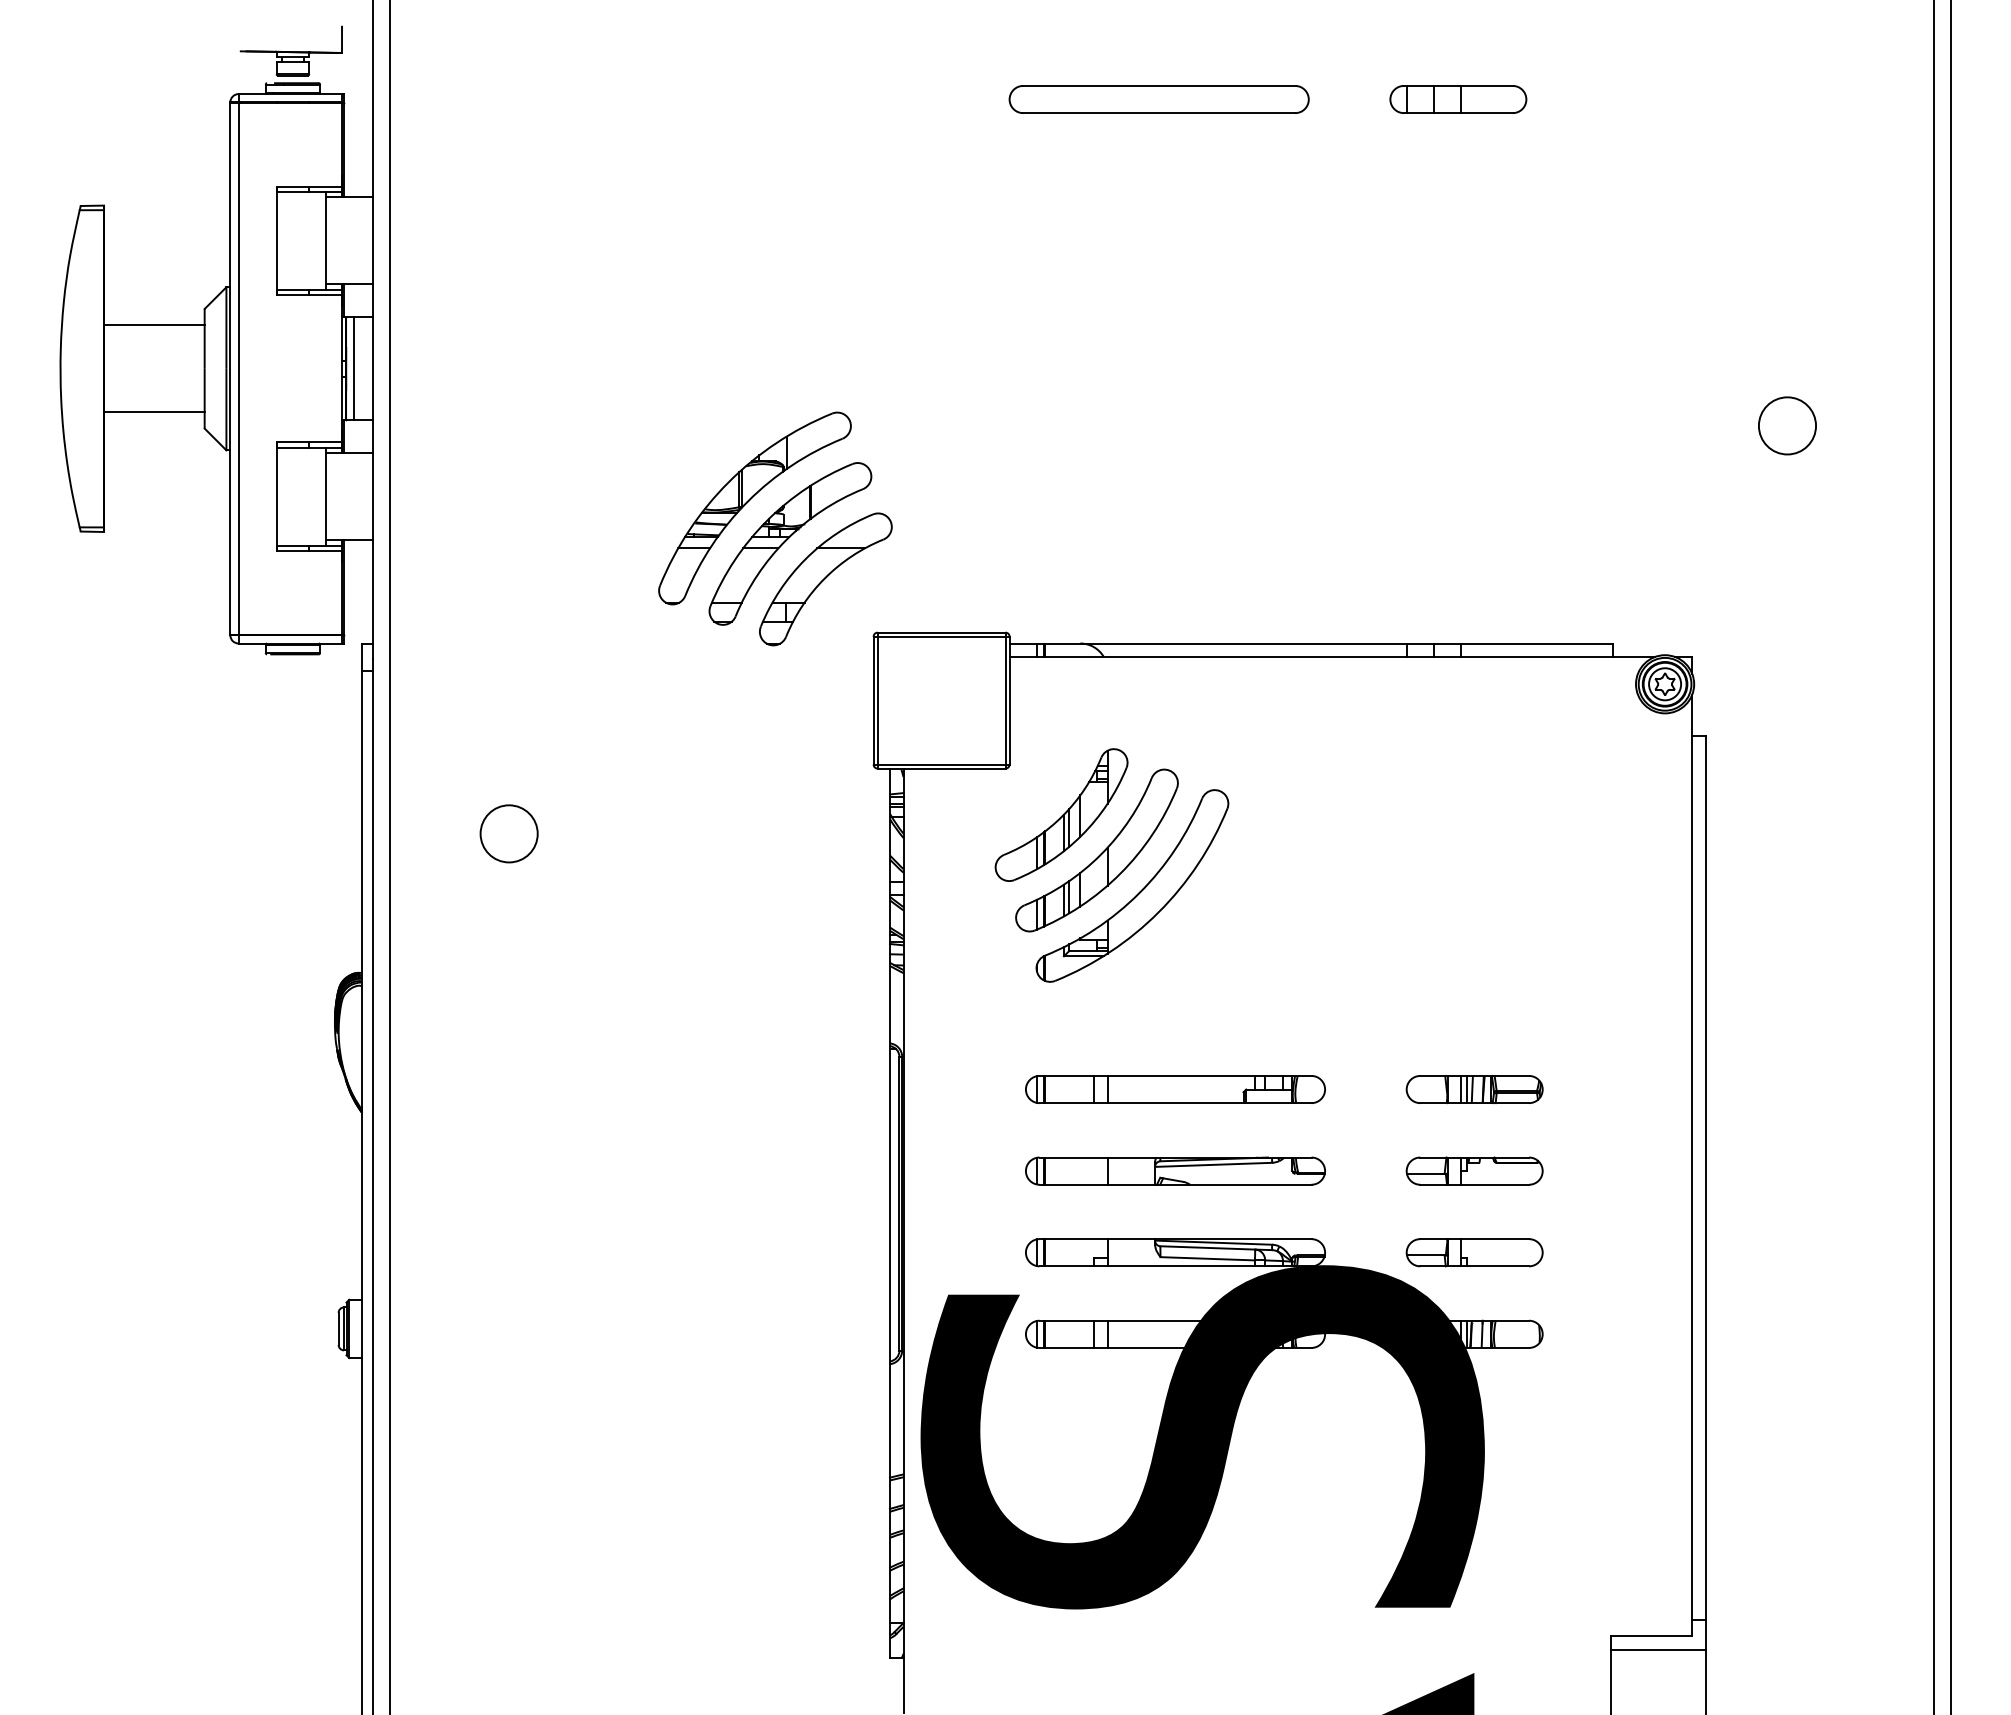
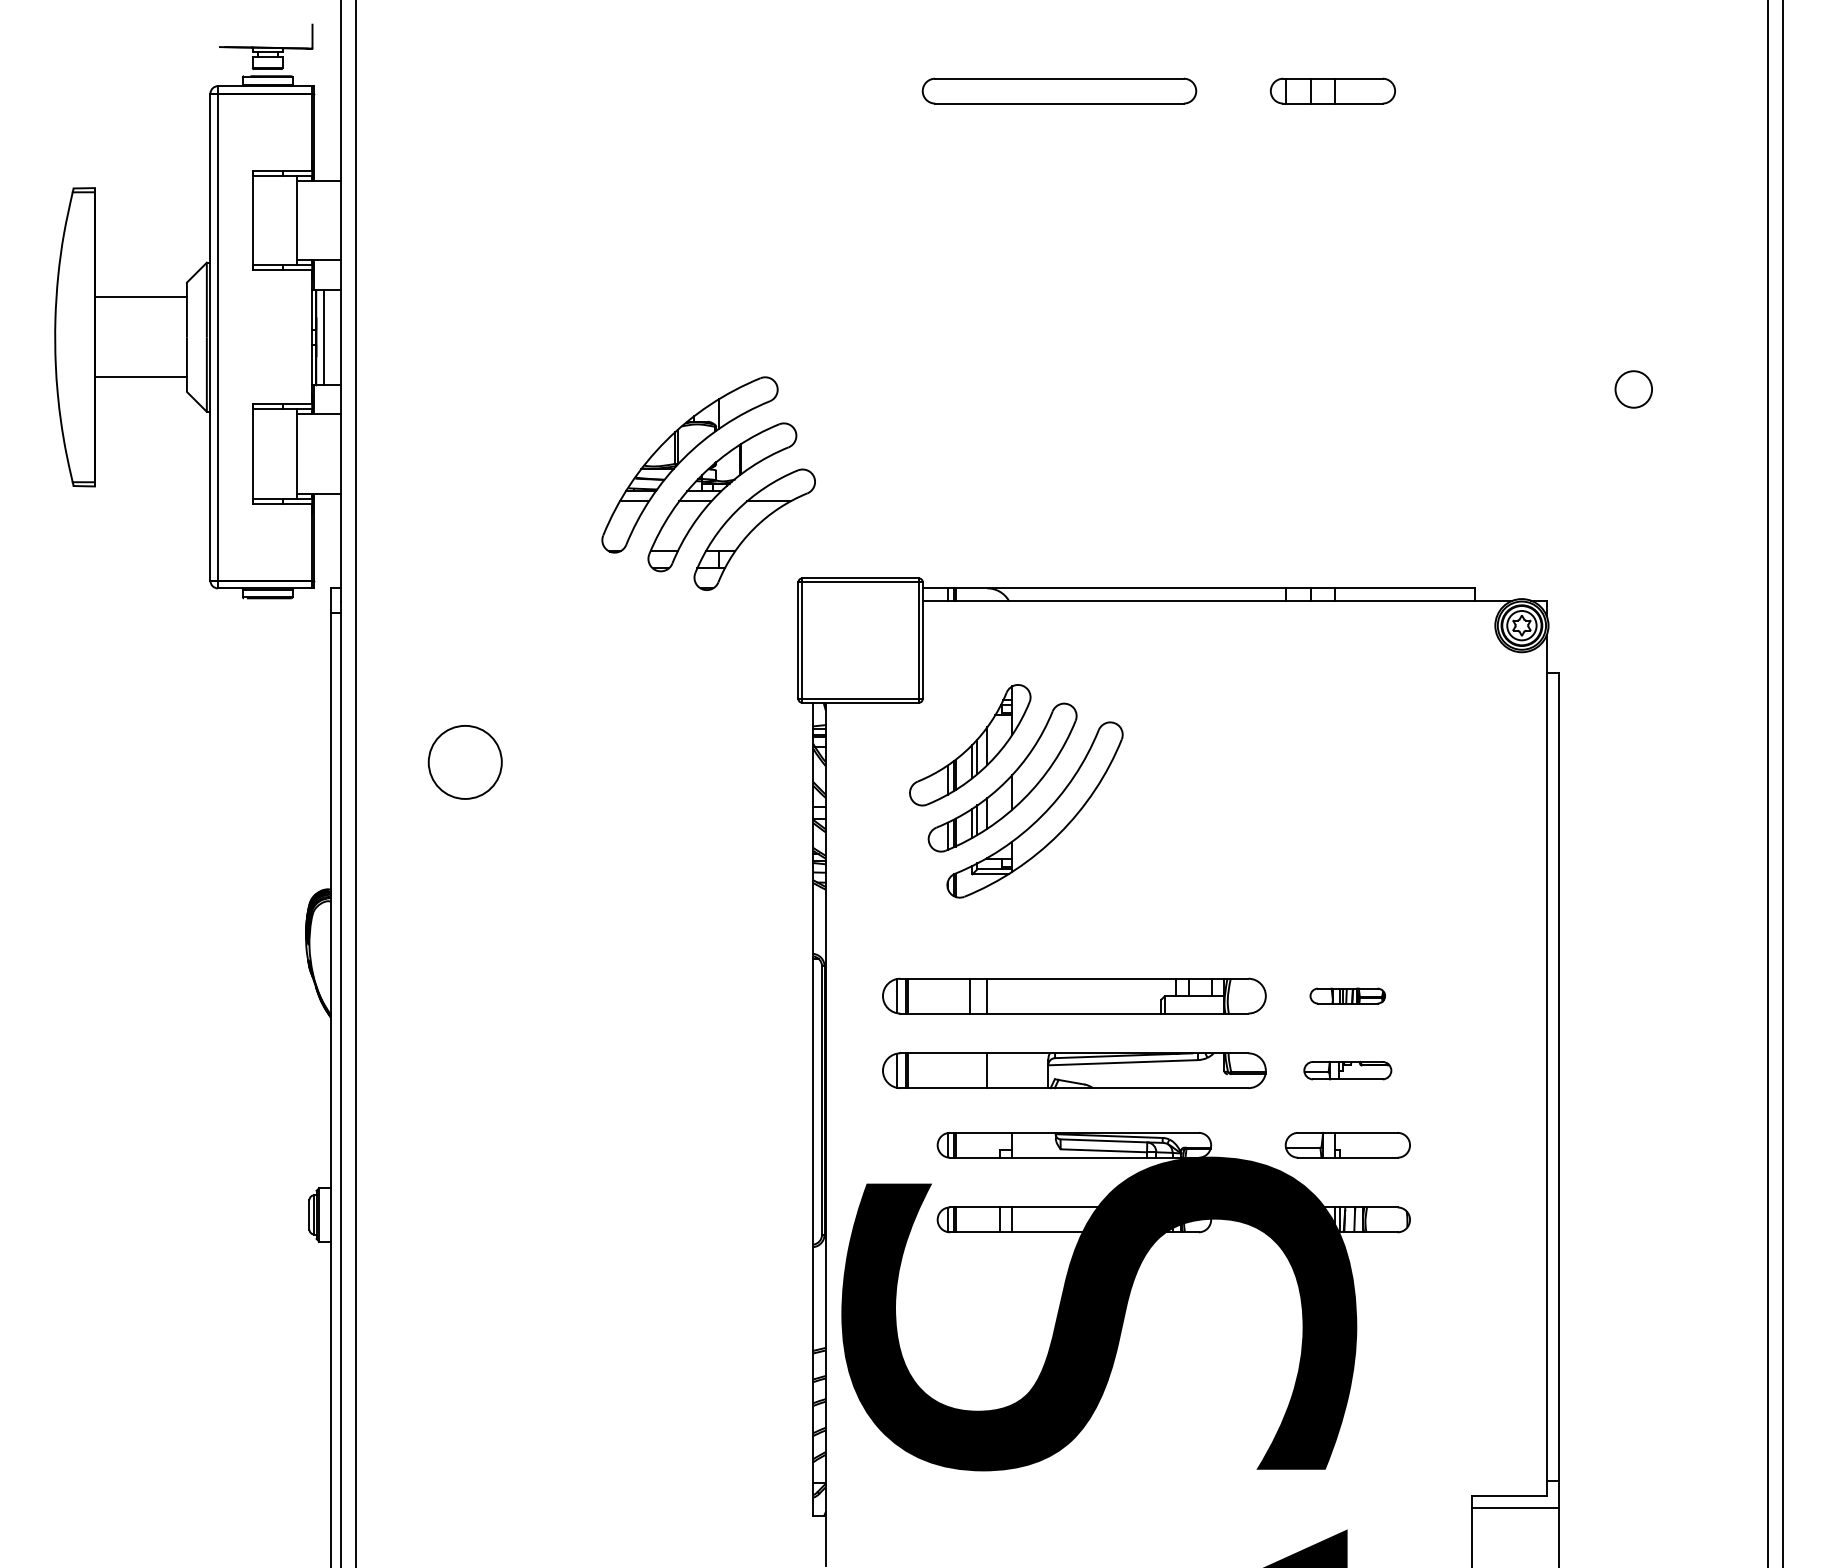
circle: (1787, 425) -> (1633, 389), size x0.7
circle: (508, 833) -> (464, 762), size x1.4
part: (1175, 1089) -> (1074, 996), size x1.4
part: (1474, 1089) -> (1347, 996), size x0.6
part: (1175, 1170) -> (1074, 1070), size x1.4
part: (1474, 1170) -> (1347, 1070), size x0.7

